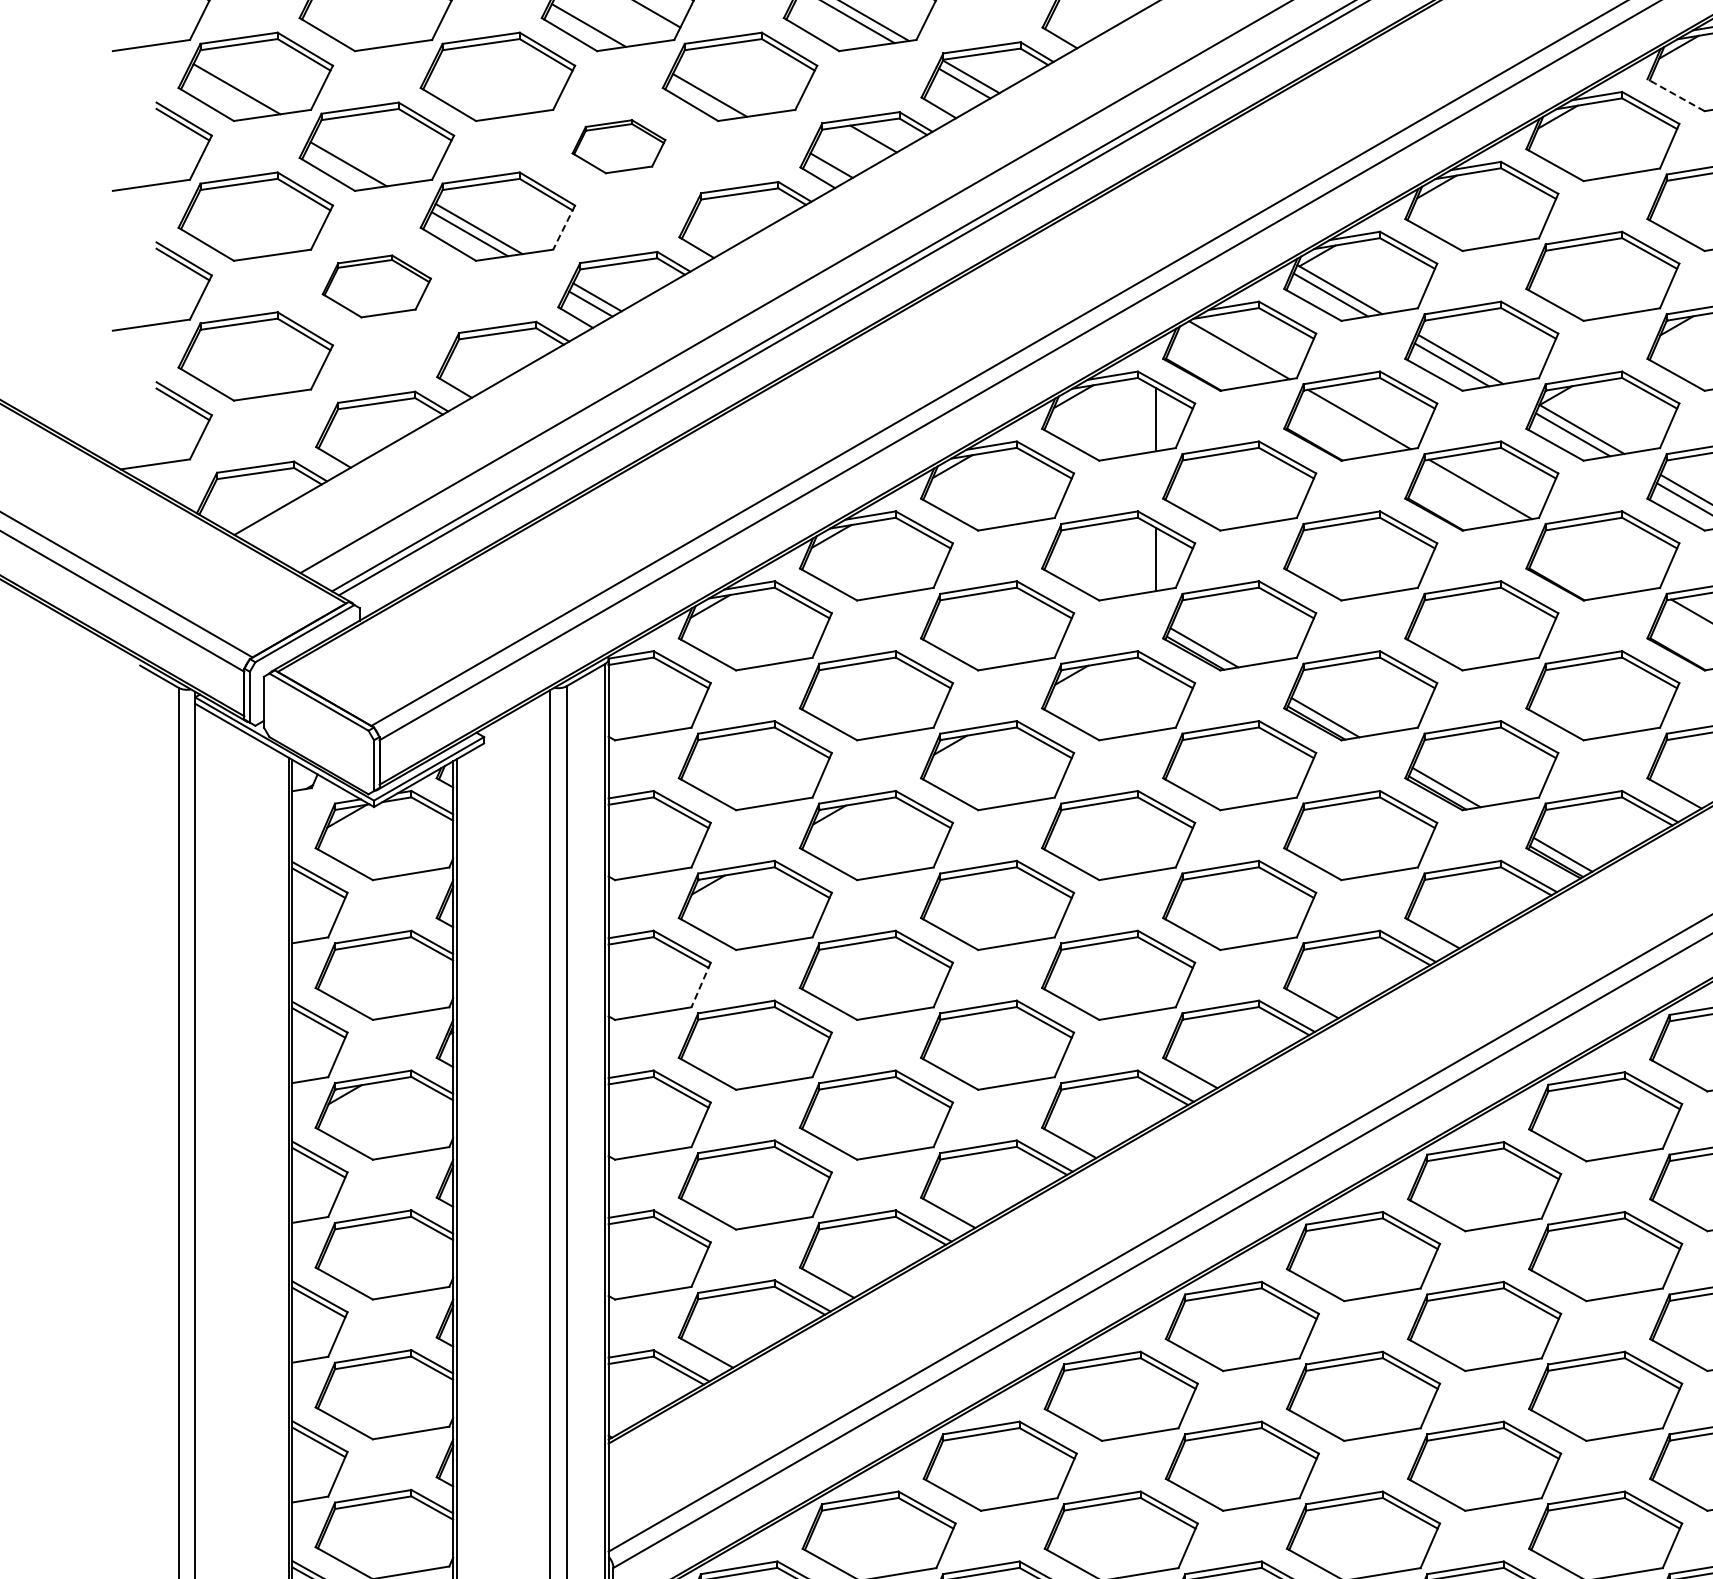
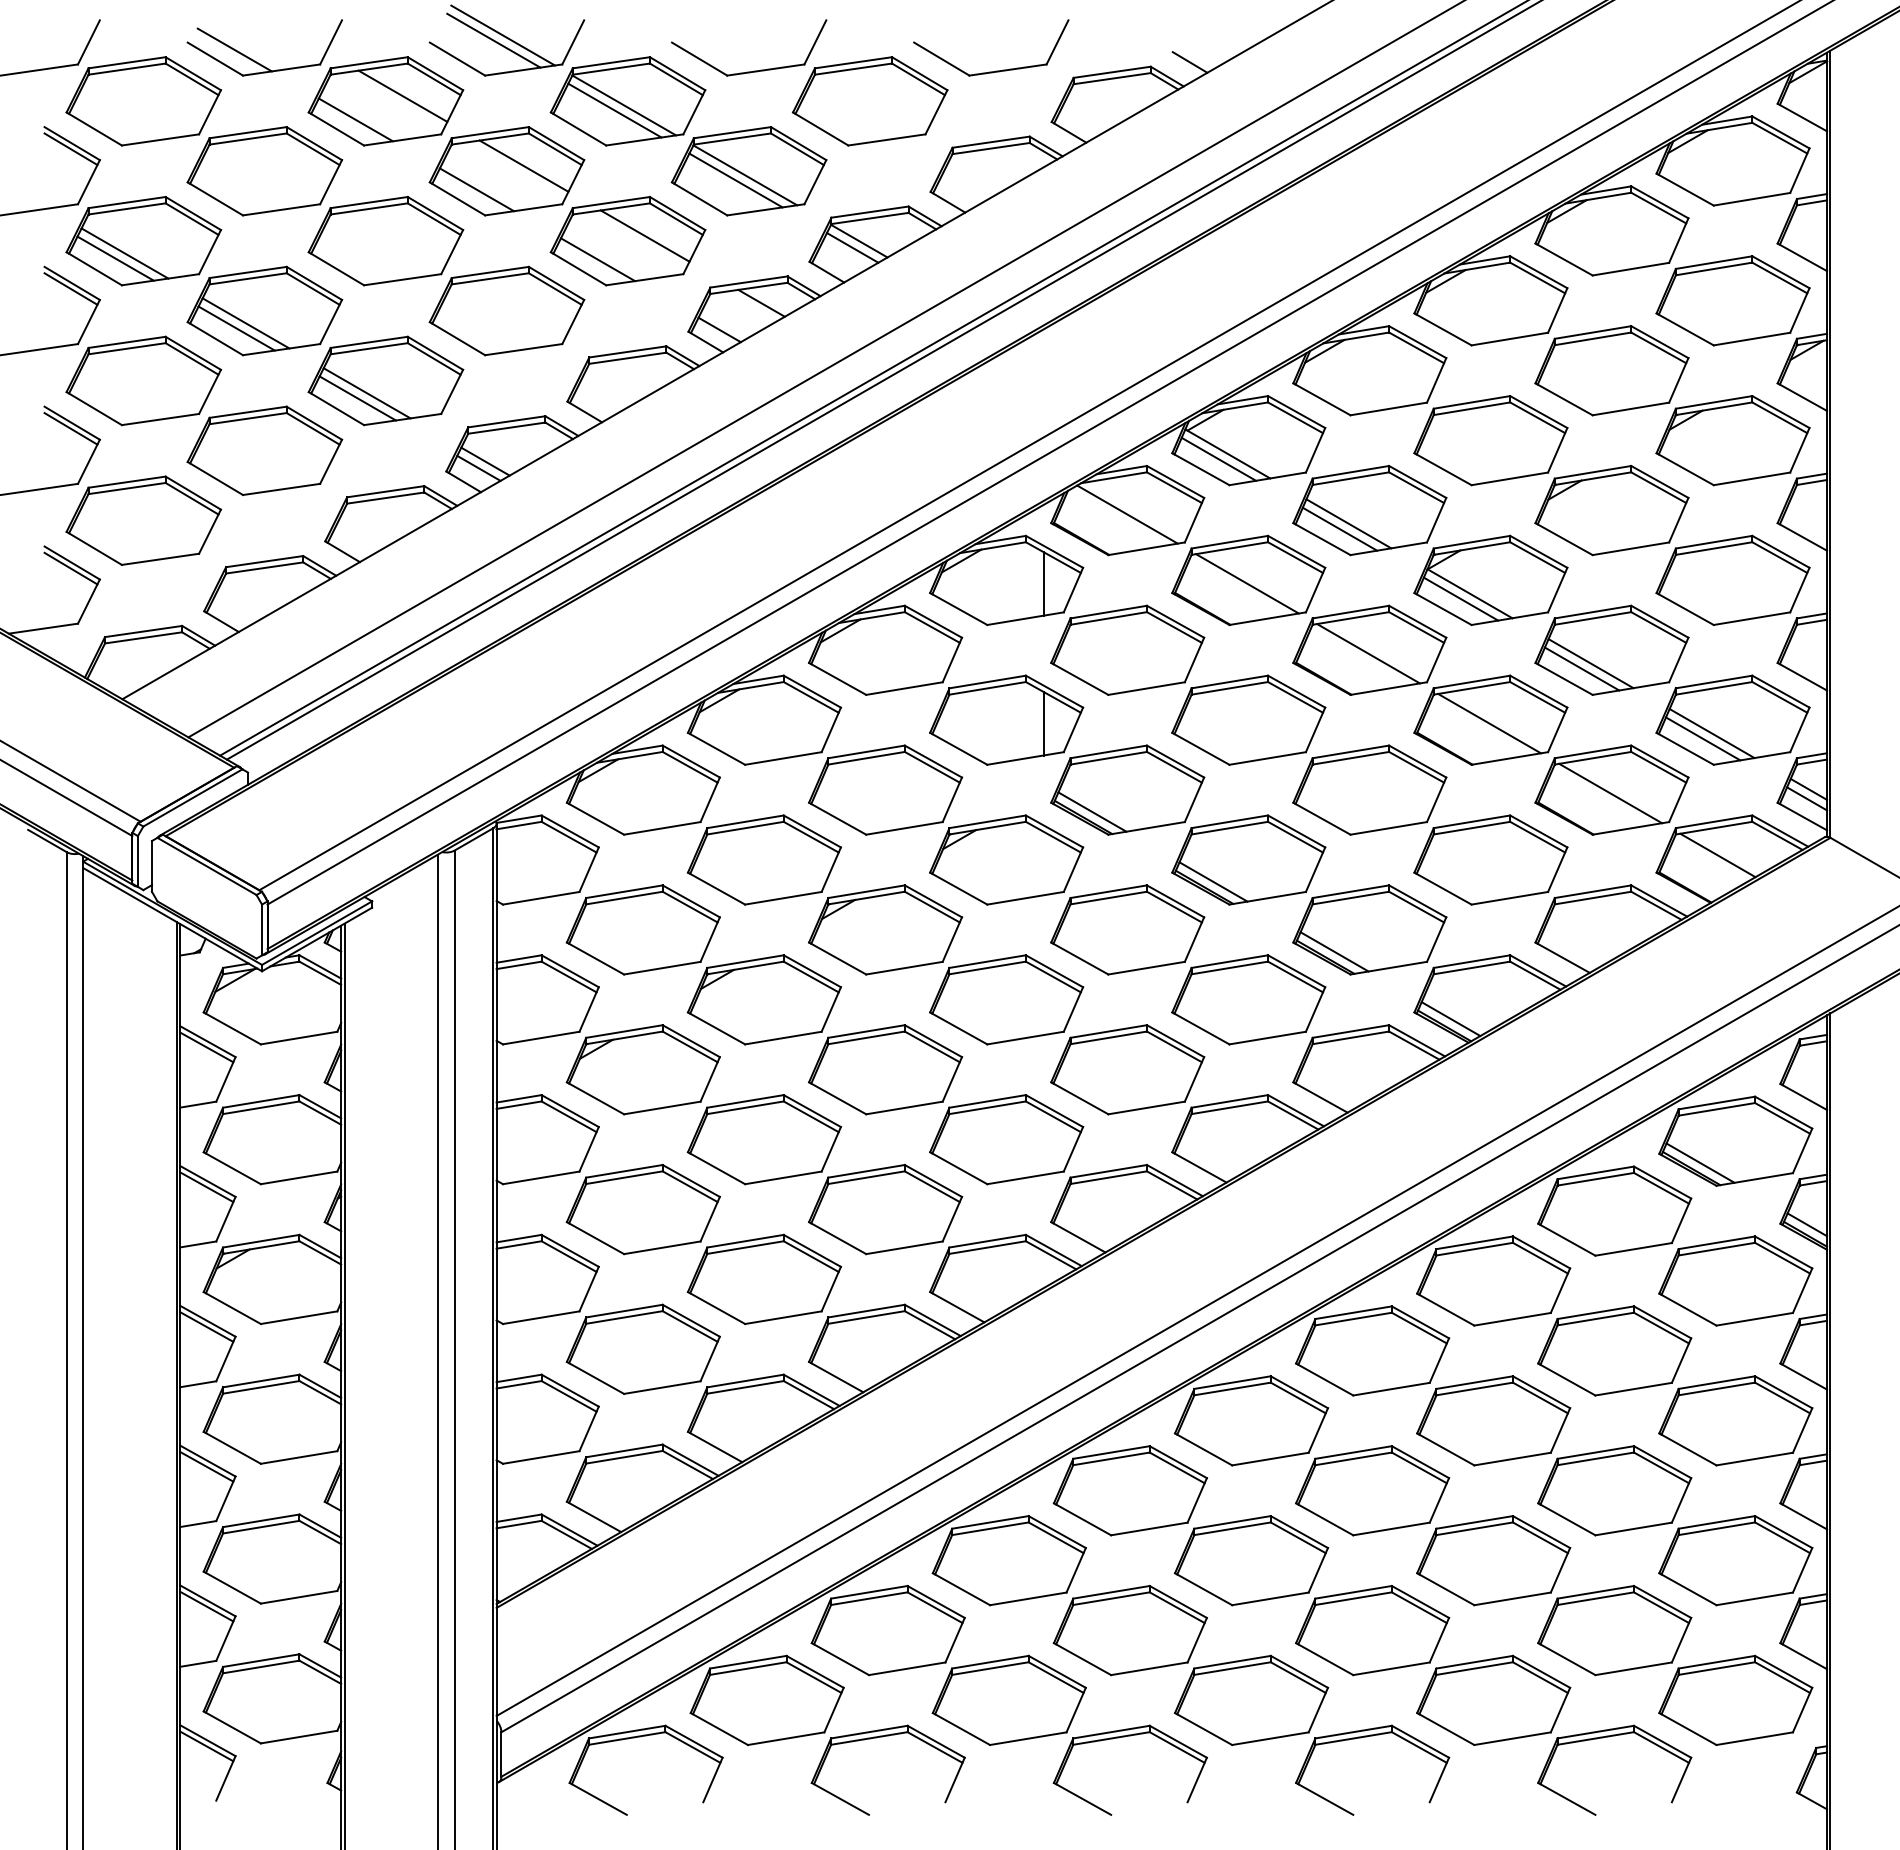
line: (756, 71) -> (644, 235), added
line: (227, 94) -> (115, 258), added
line: (1676, 95) -> (1564, 259), dashed -> solid
part: (618, 146) -> (506, 310), size x1.67
line: (357, 159) -> (245, 323), added
line: (564, 227) -> (452, 391), dashed -> solid
part: (376, 286) -> (264, 450), size x1.43
line: (1601, 559) -> (1489, 723), added
line: (700, 985) -> (588, 1149), dashed -> solid

